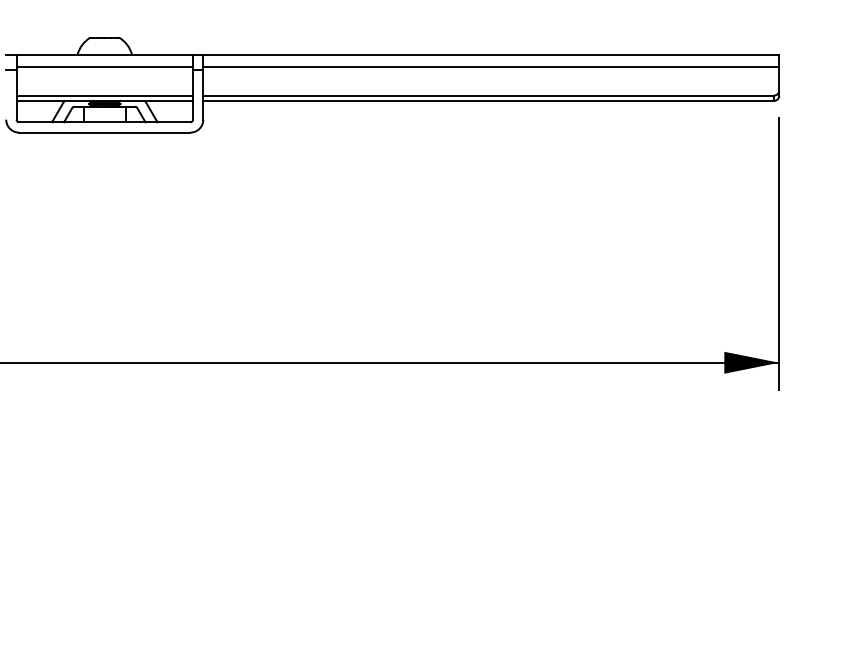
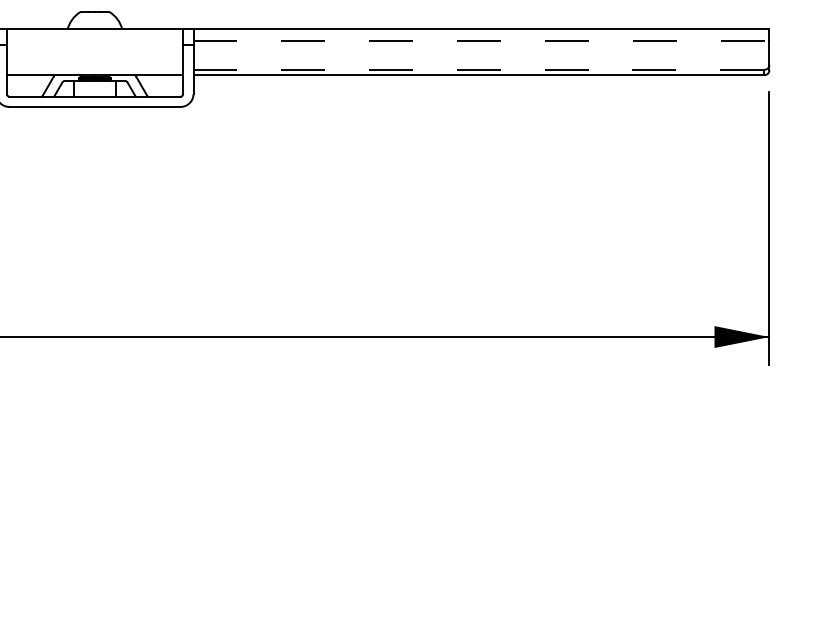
line: (104, 66) -> (94, 40), removed
line: (491, 66) -> (481, 40), solid -> dashed
line: (104, 95) -> (94, 69), removed
line: (488, 95) -> (478, 69), solid -> dashed

